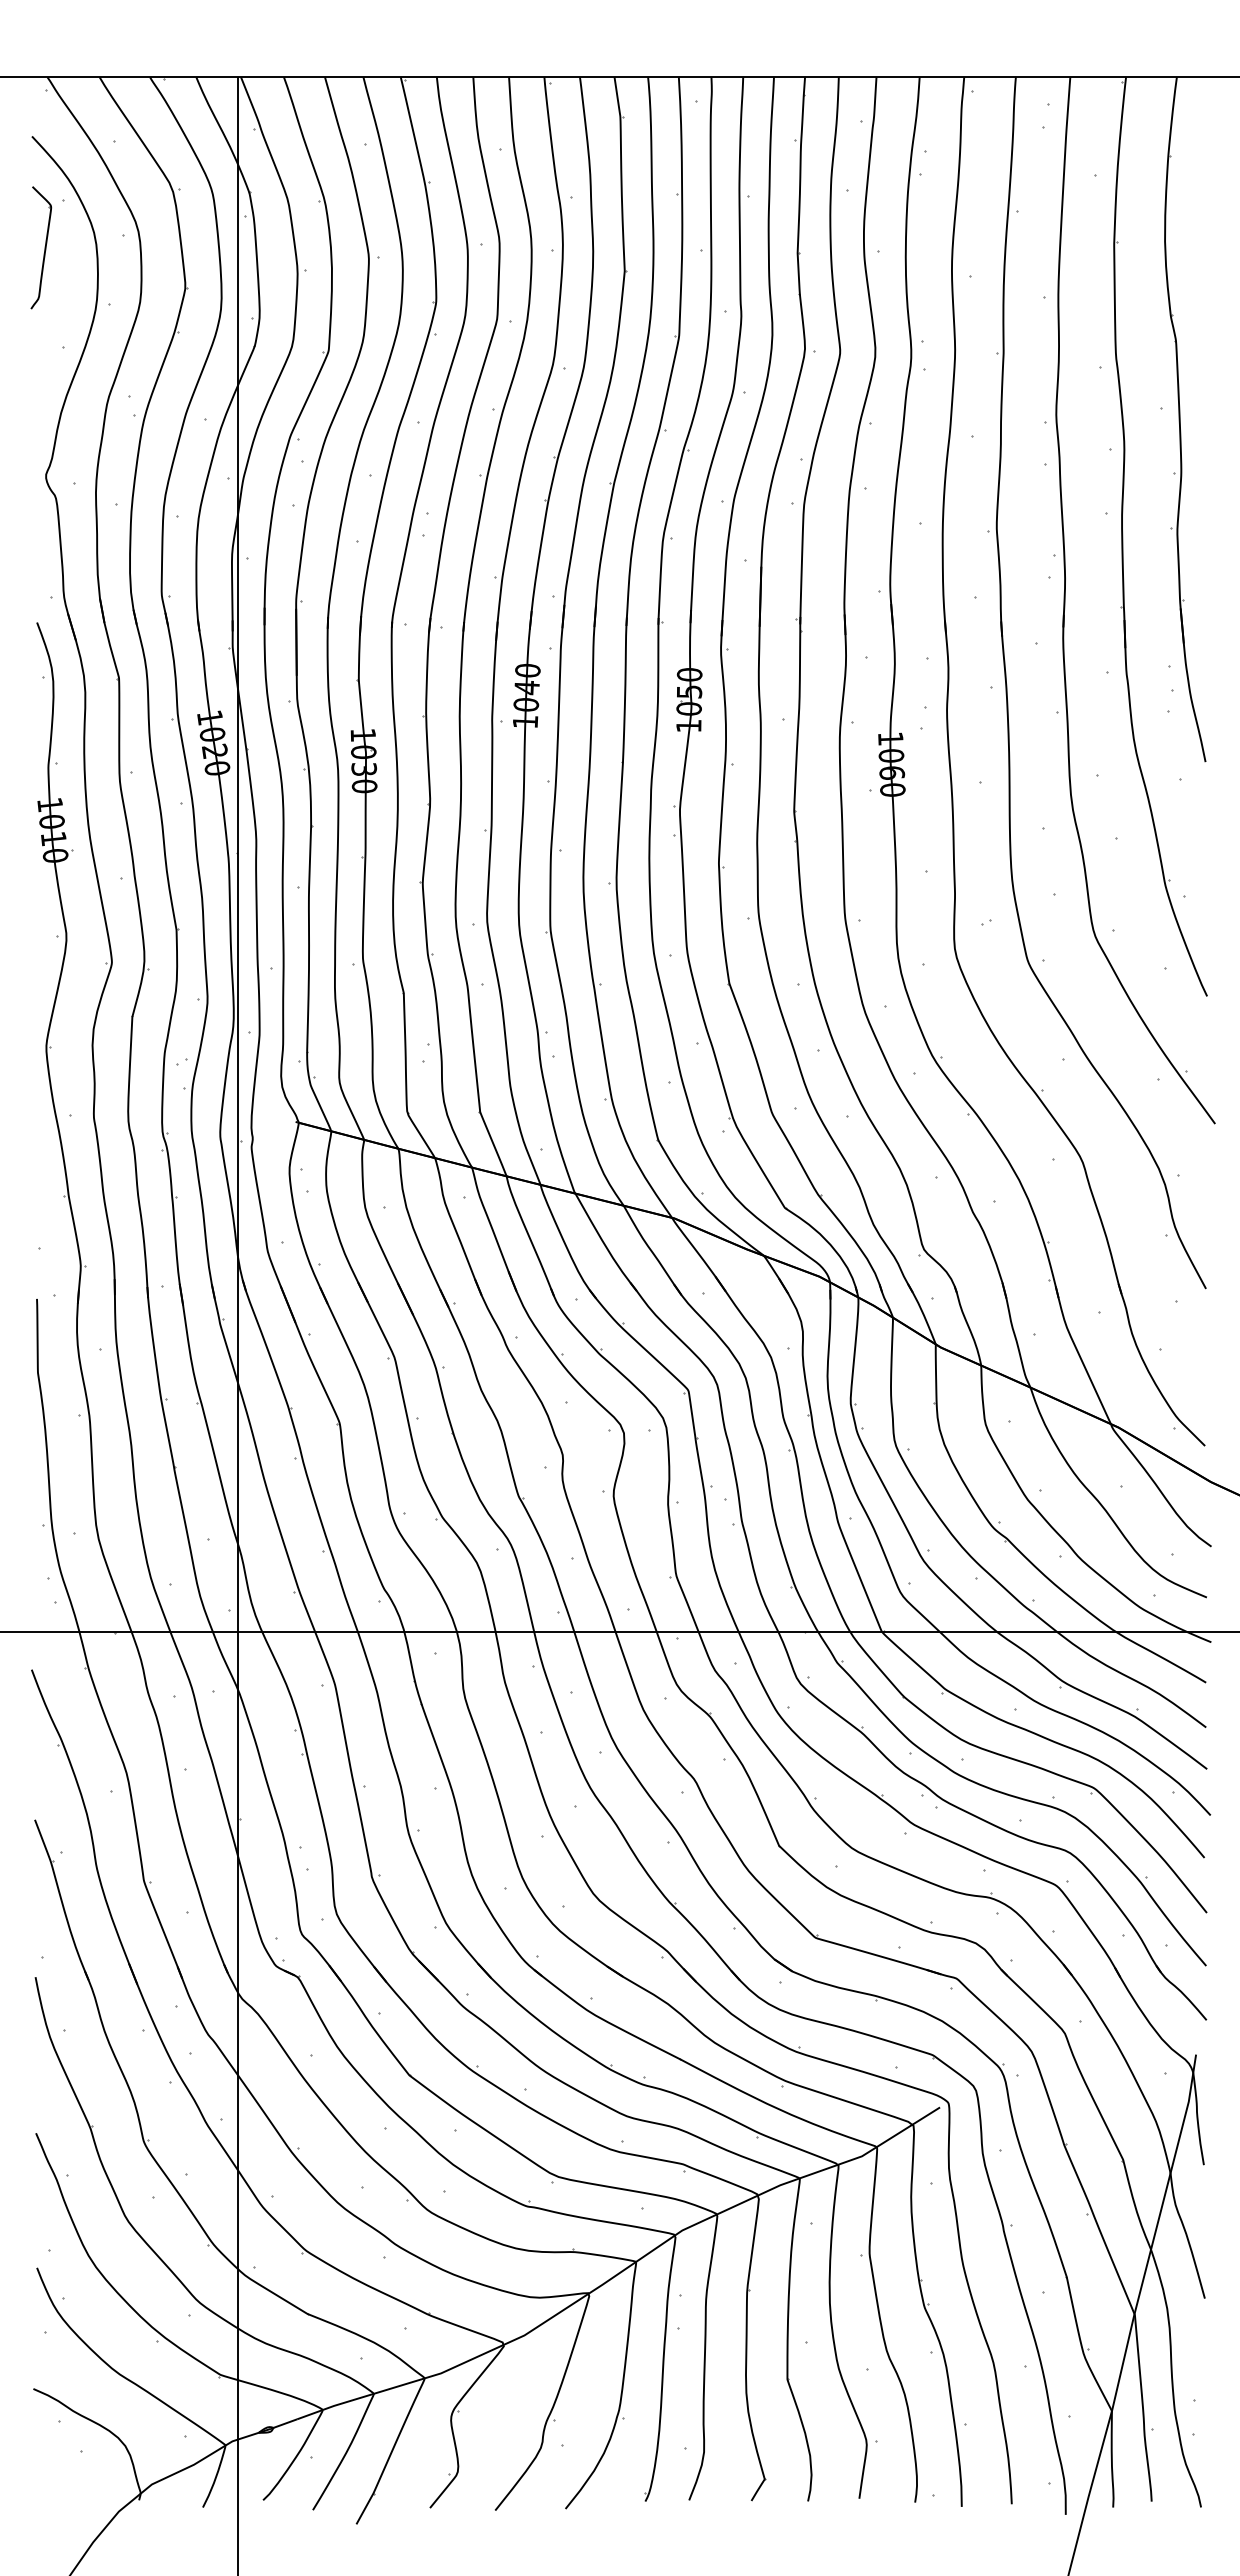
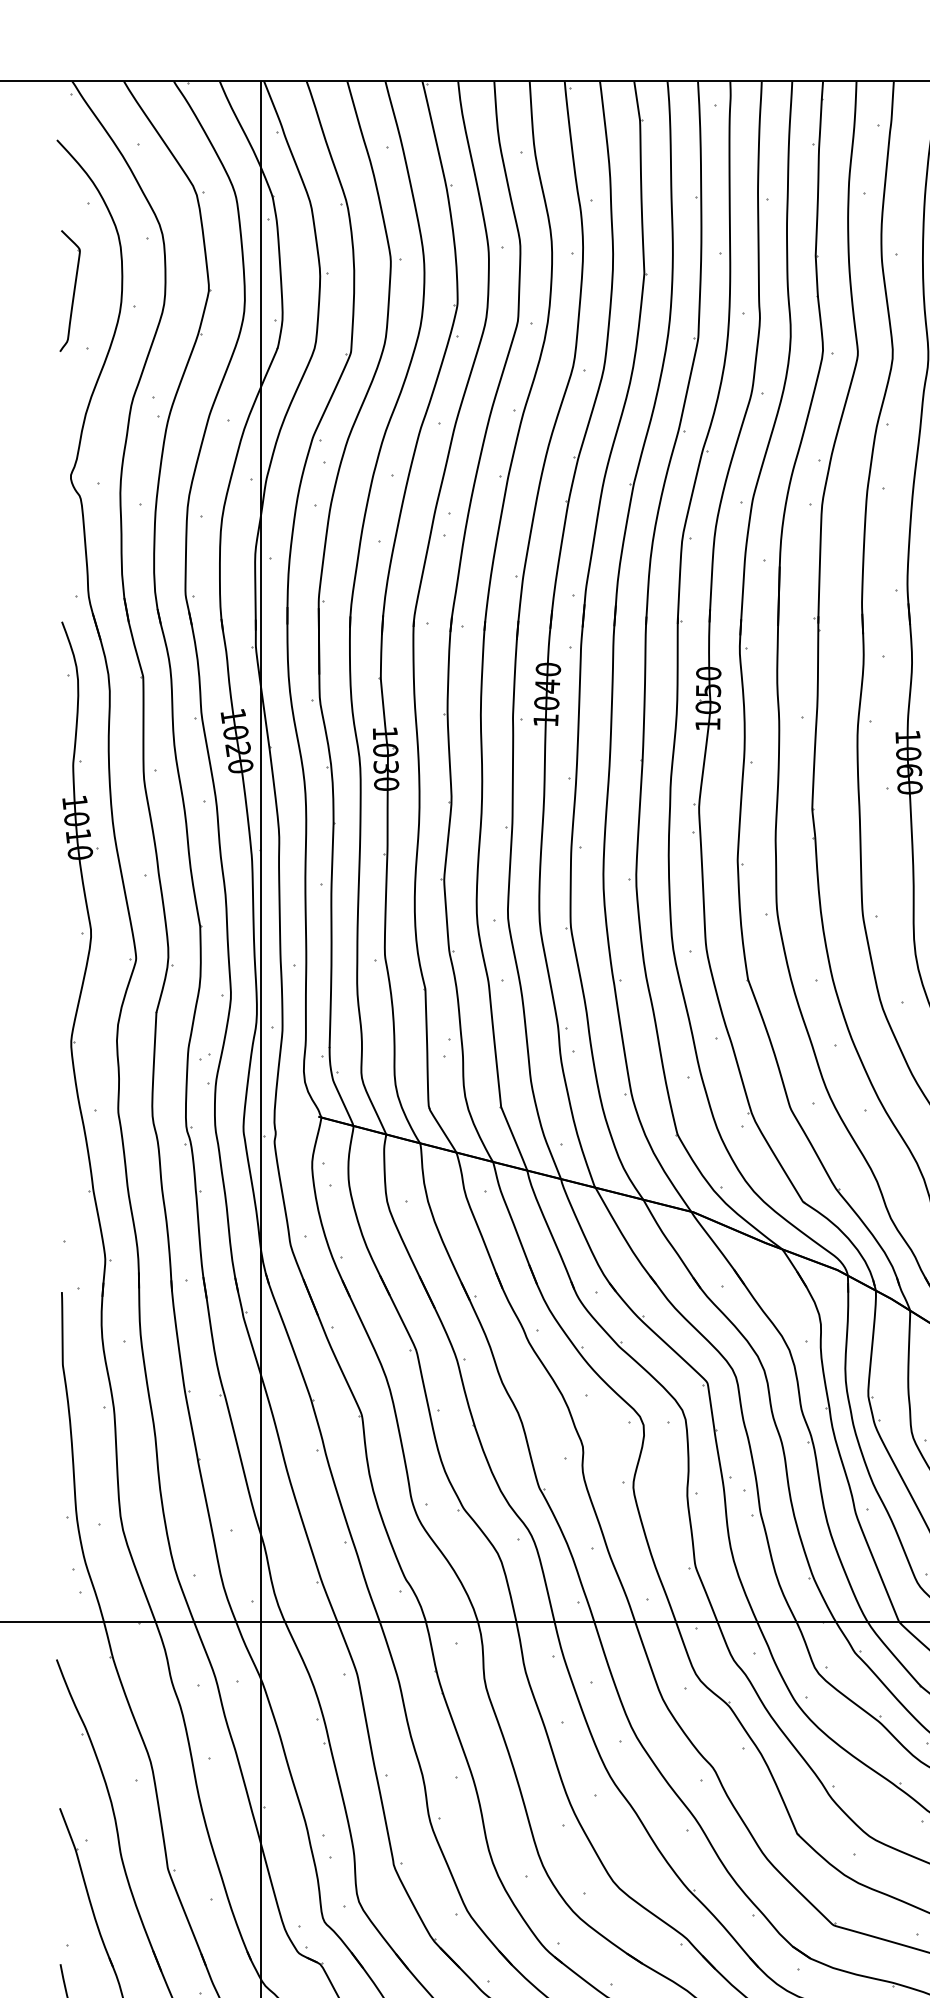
part: (41, 247) -> (70, 290), moved

